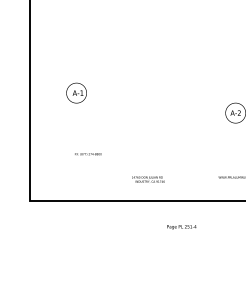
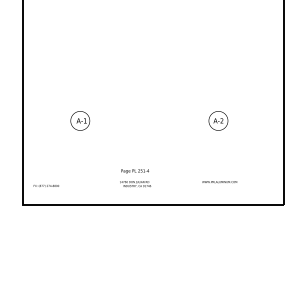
text: (76, 92) -> (80, 120), moved
text: (87, 153) -> (45, 185), moved
text: (181, 227) -> (134, 171), moved

